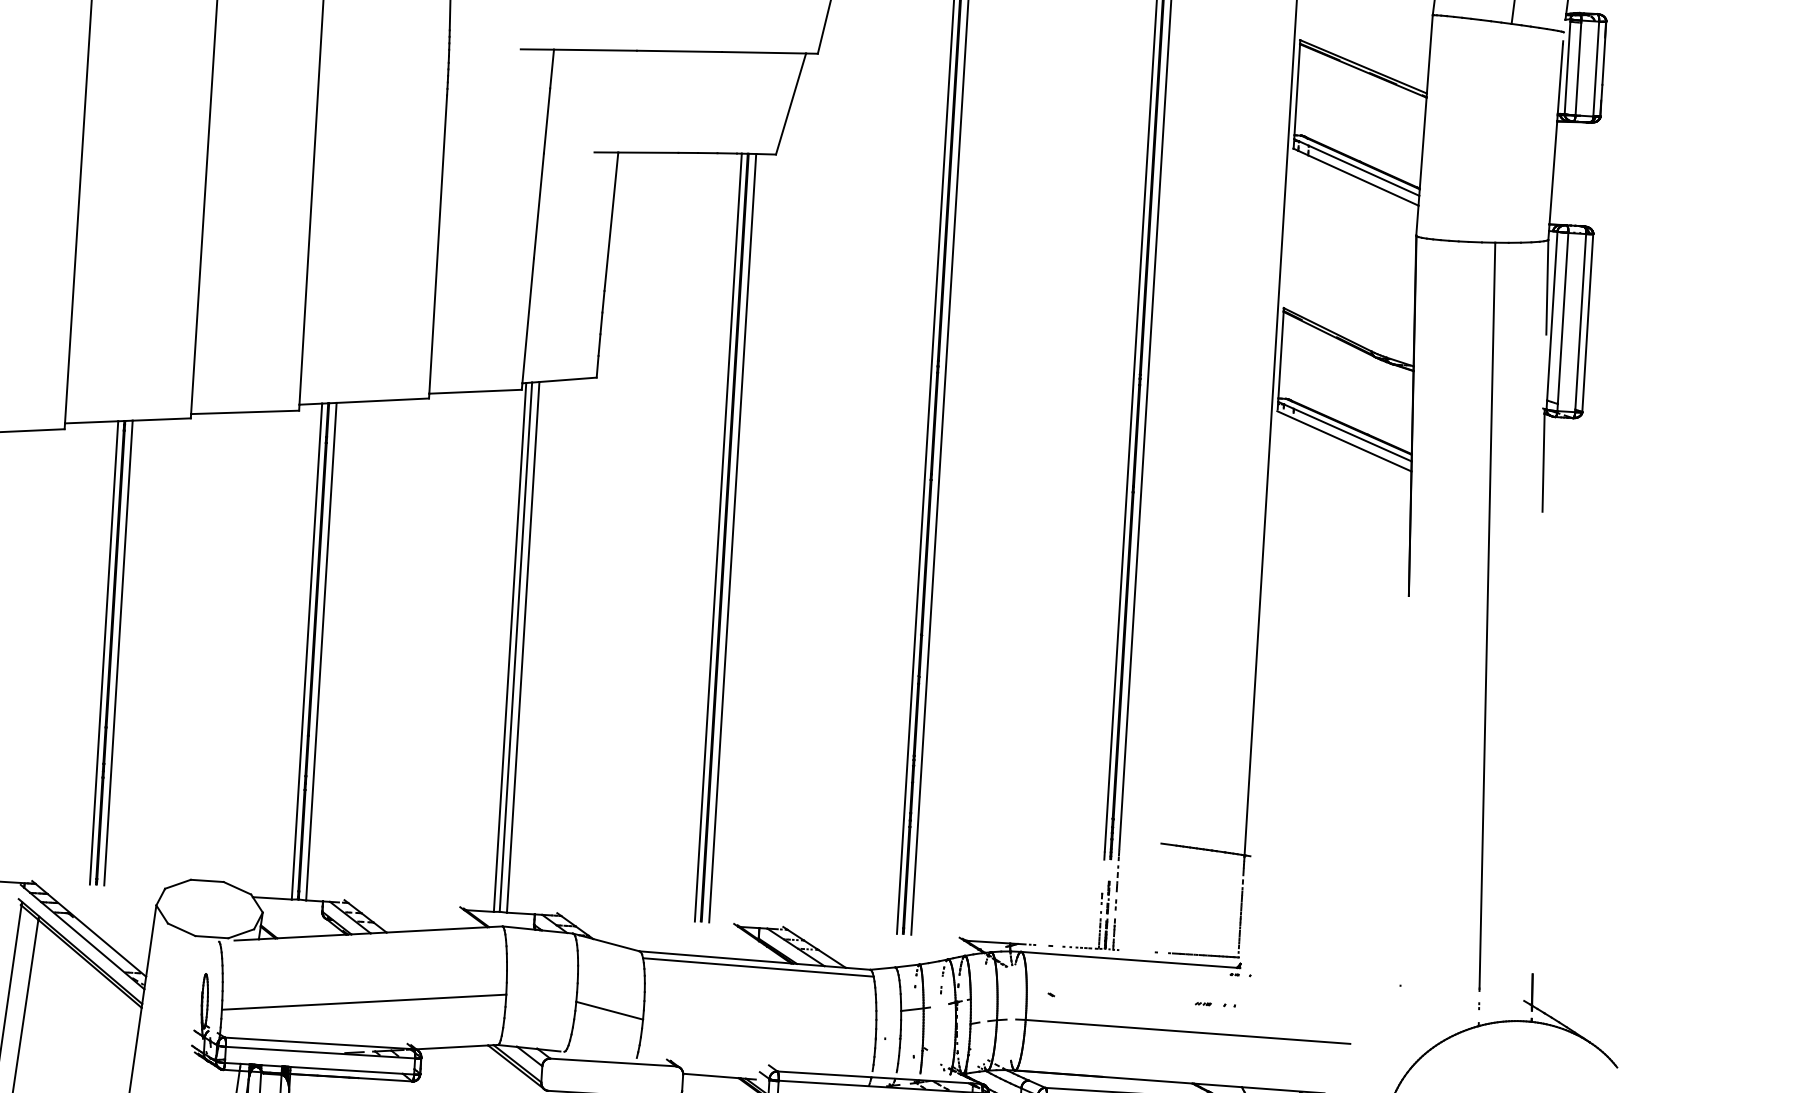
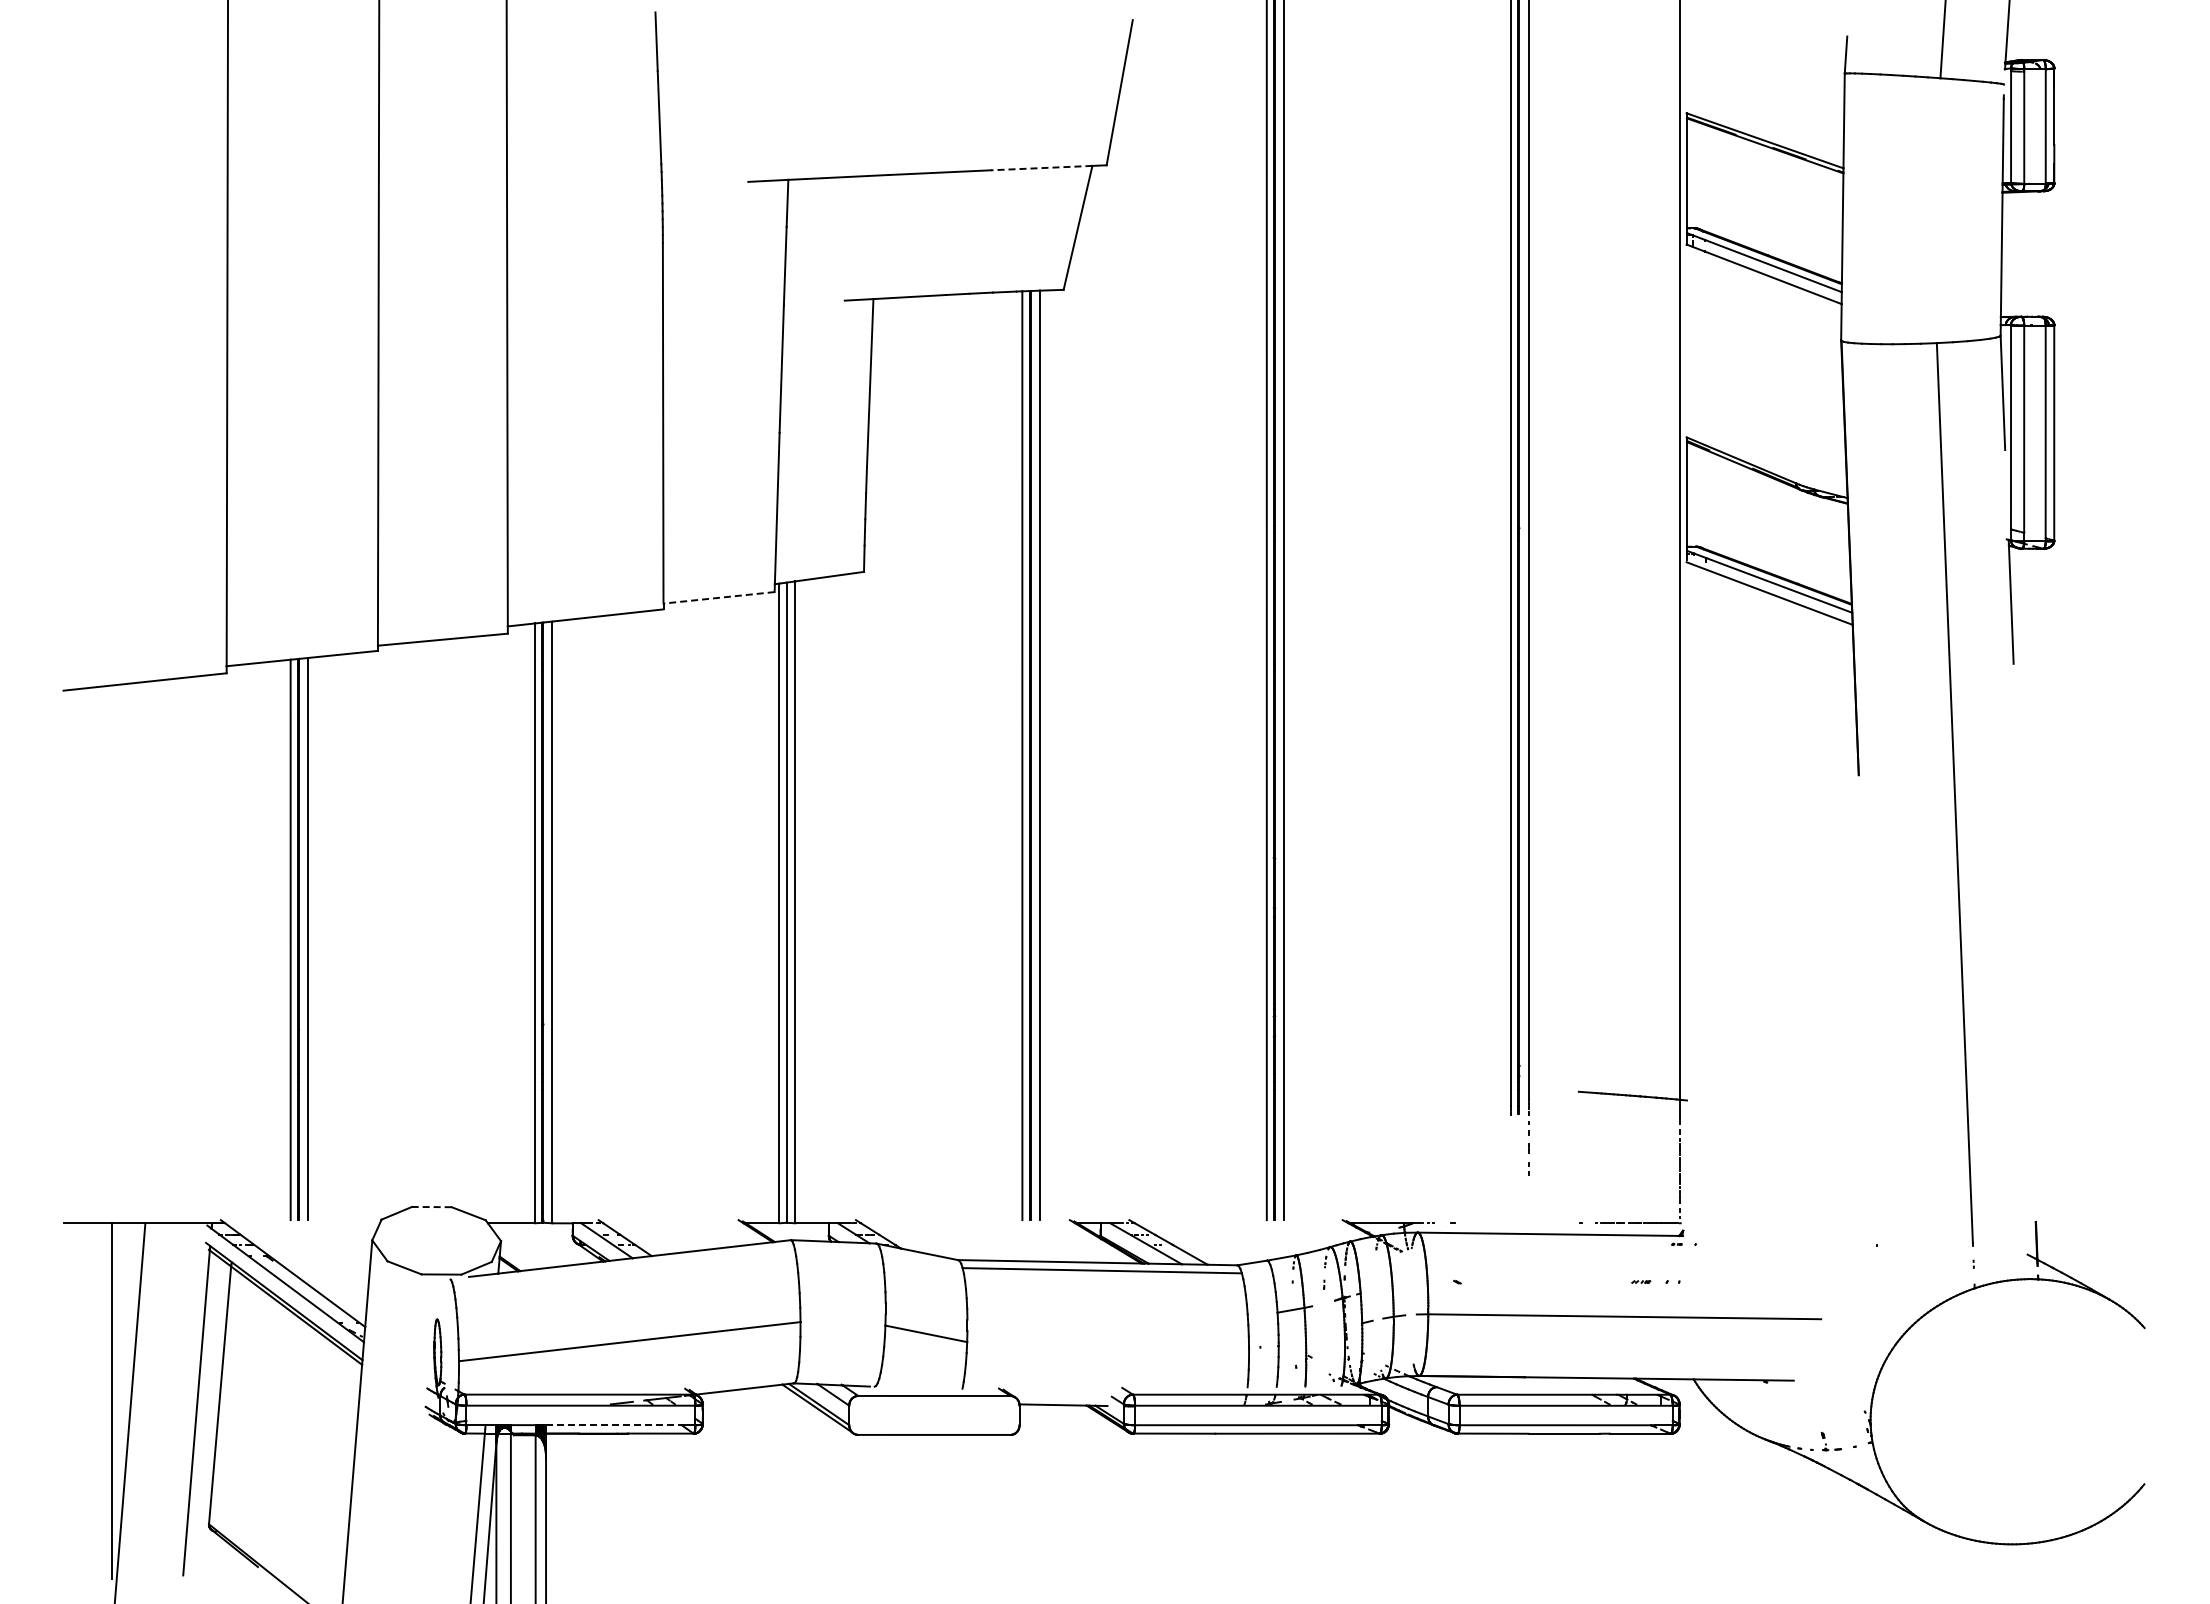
line: (763, 53) -> (1041, 168), solid -> dashed
line: (475, 391) -> (719, 597), solid -> dashed
line: (206, 881) -> (431, 1207), solid -> dashed
part: (1100, 913) -> (1510, 1180), removed
line: (346, 1070) -> (613, 1425), solid -> dashed

